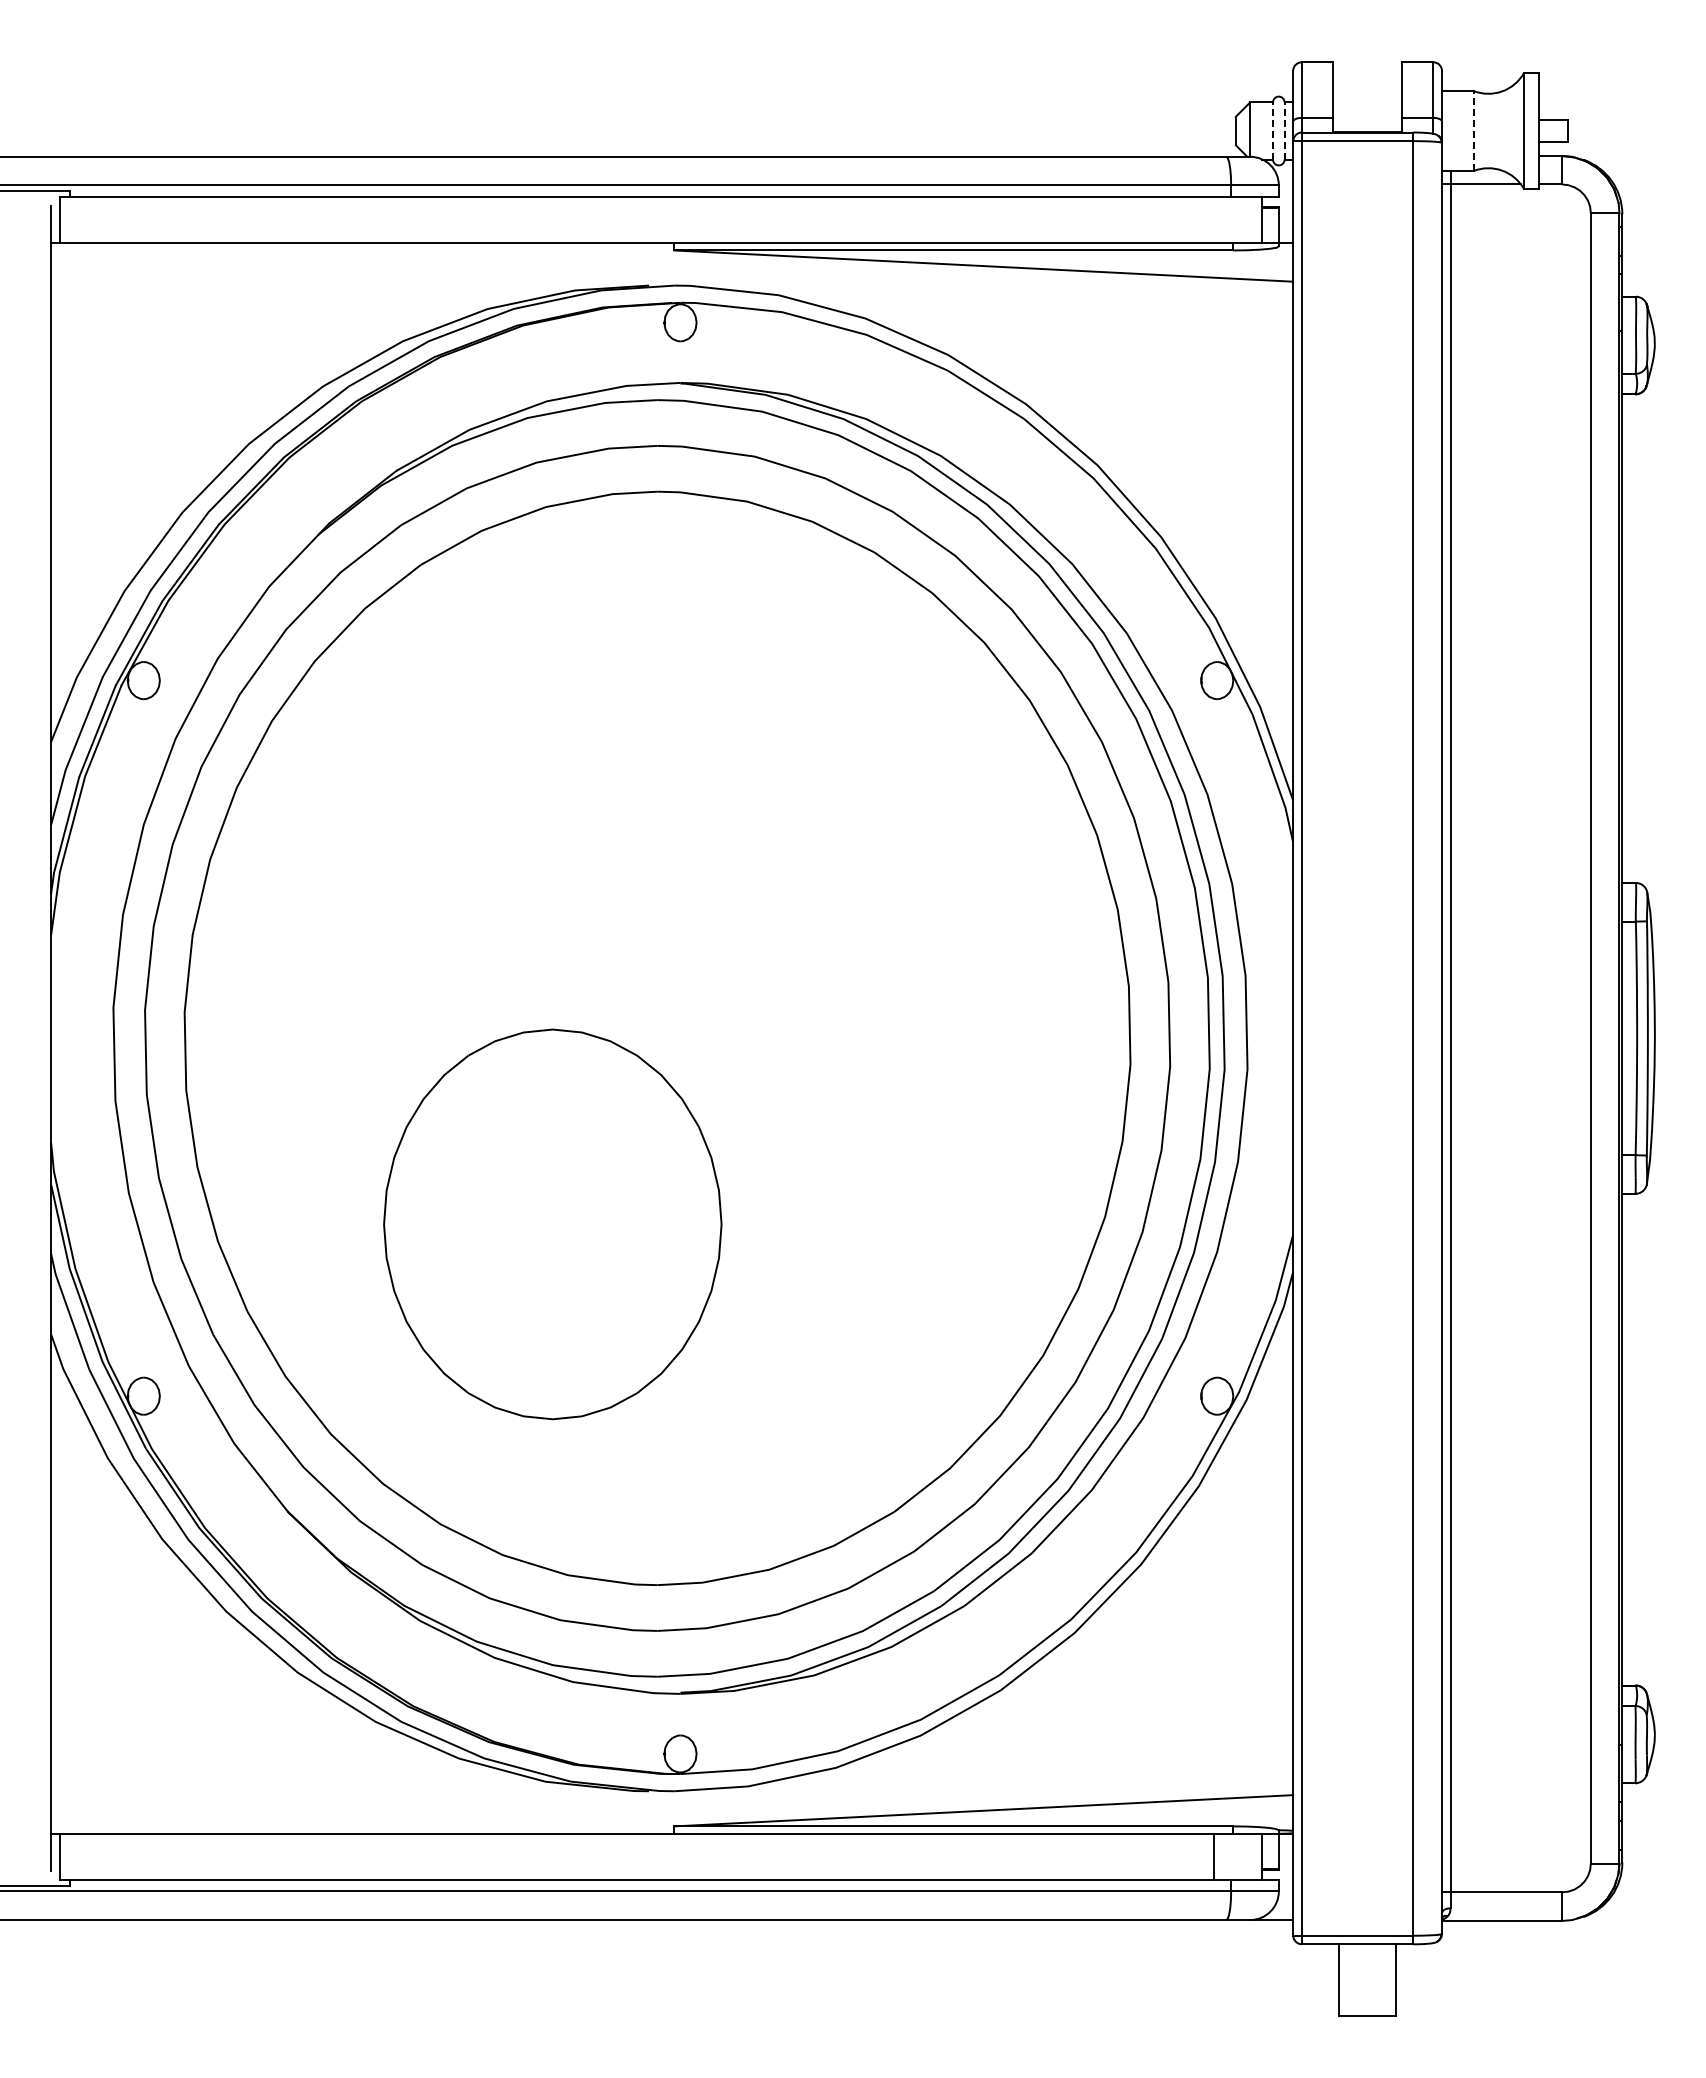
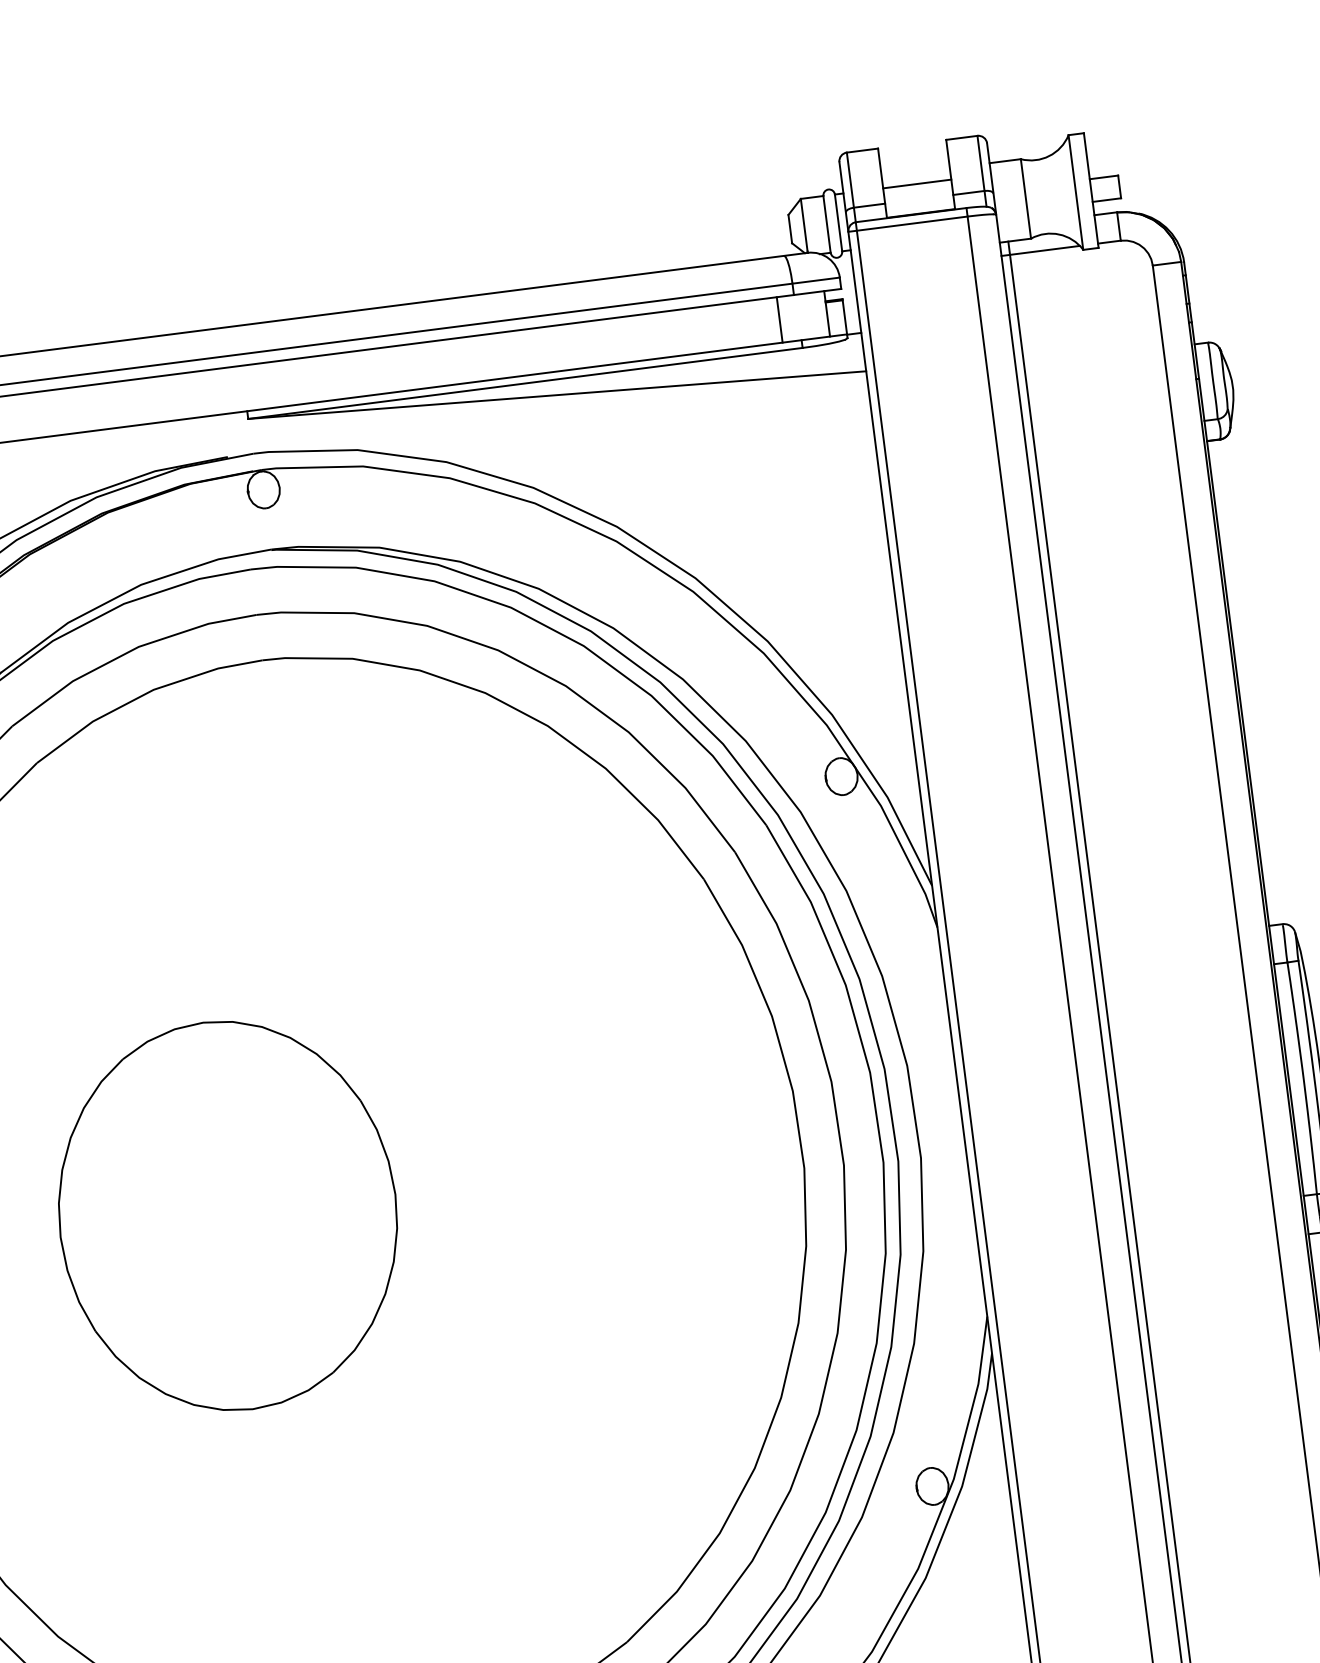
line: (1367, 102) -> (917, 184), added
line: (1473, 130) -> (1025, 198), dashed -> solid
line: (1272, 131) -> (826, 224), dashed -> solid
line: (1284, 131) -> (838, 223), dashed -> solid
line: (1213, 219) -> (779, 319), added
part: (552, 1224) -> (227, 1216), moved

